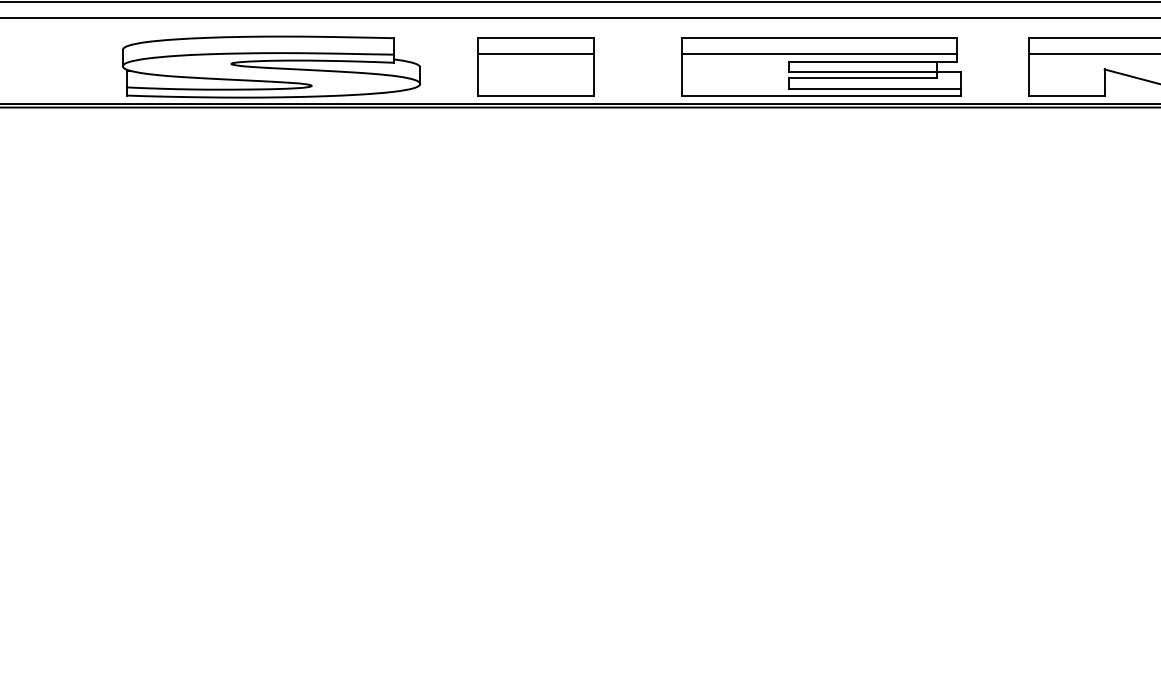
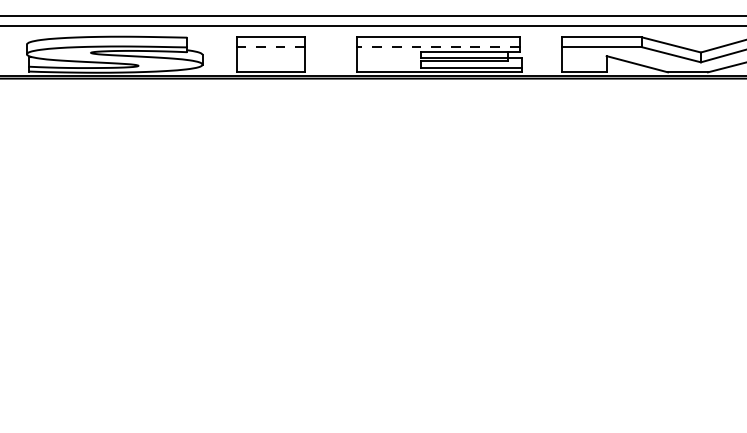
line: (535, 54) -> (270, 47), solid -> dashed
line: (818, 54) -> (437, 47), solid -> dashed

